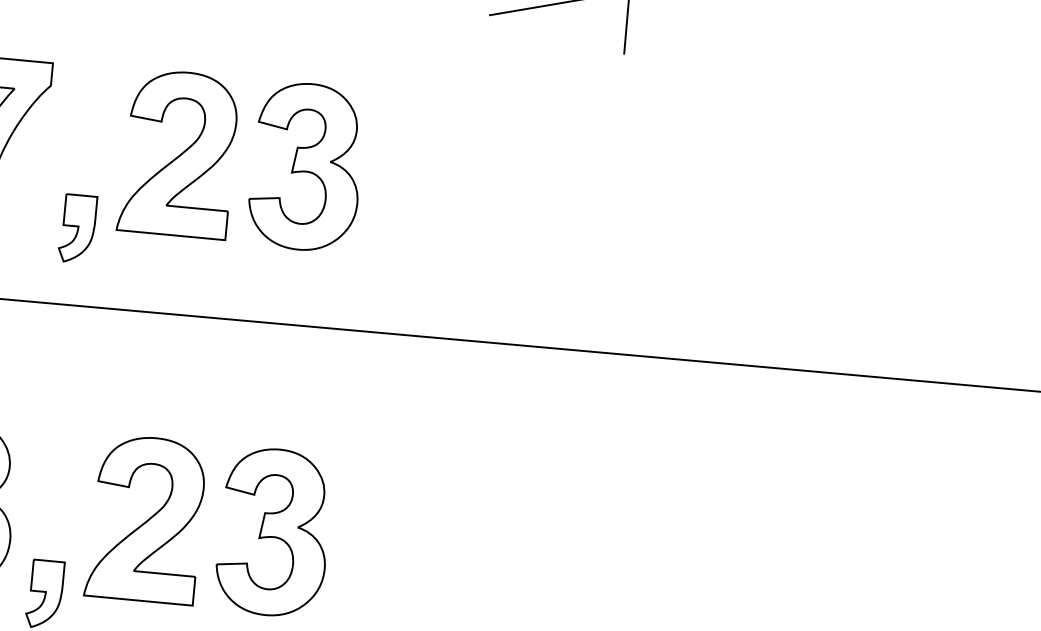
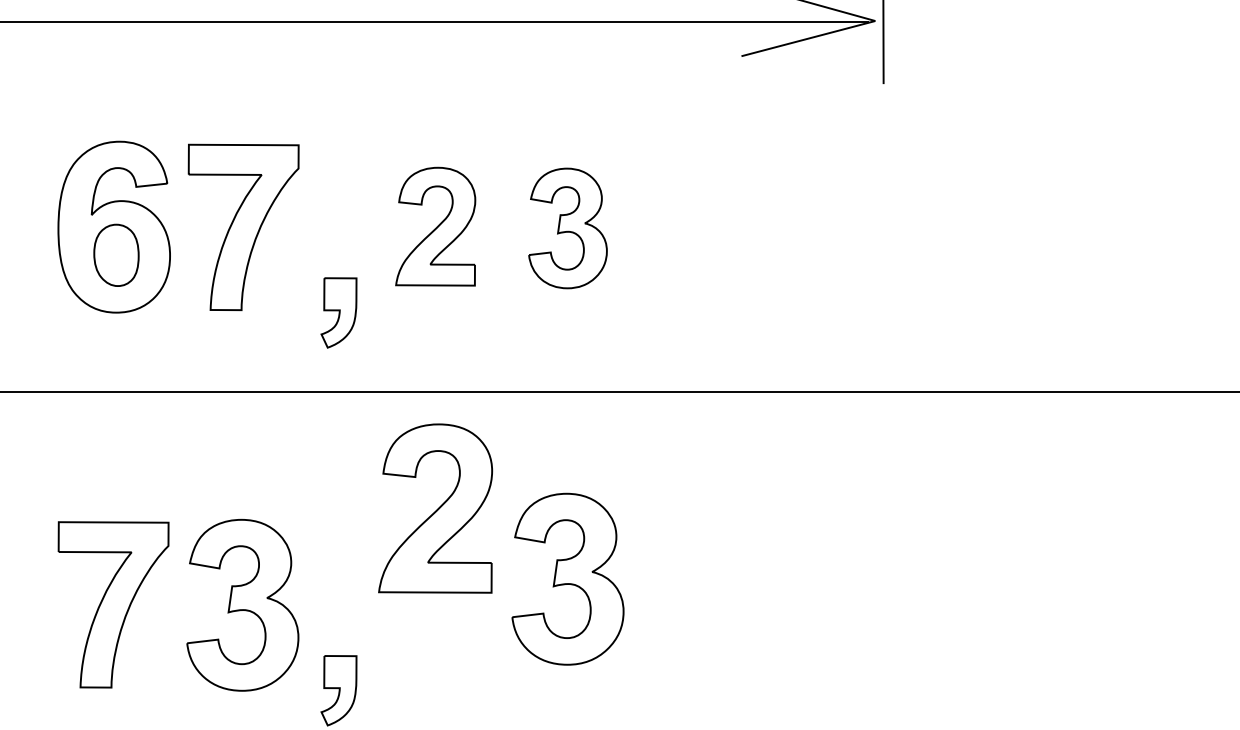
part: (178, 153) -> (435, 226), size x0.7
part: (305, 166) -> (567, 228), size x0.7
part: (145, 519) -> (435, 508), moved
part: (273, 531) -> (567, 578), moved

